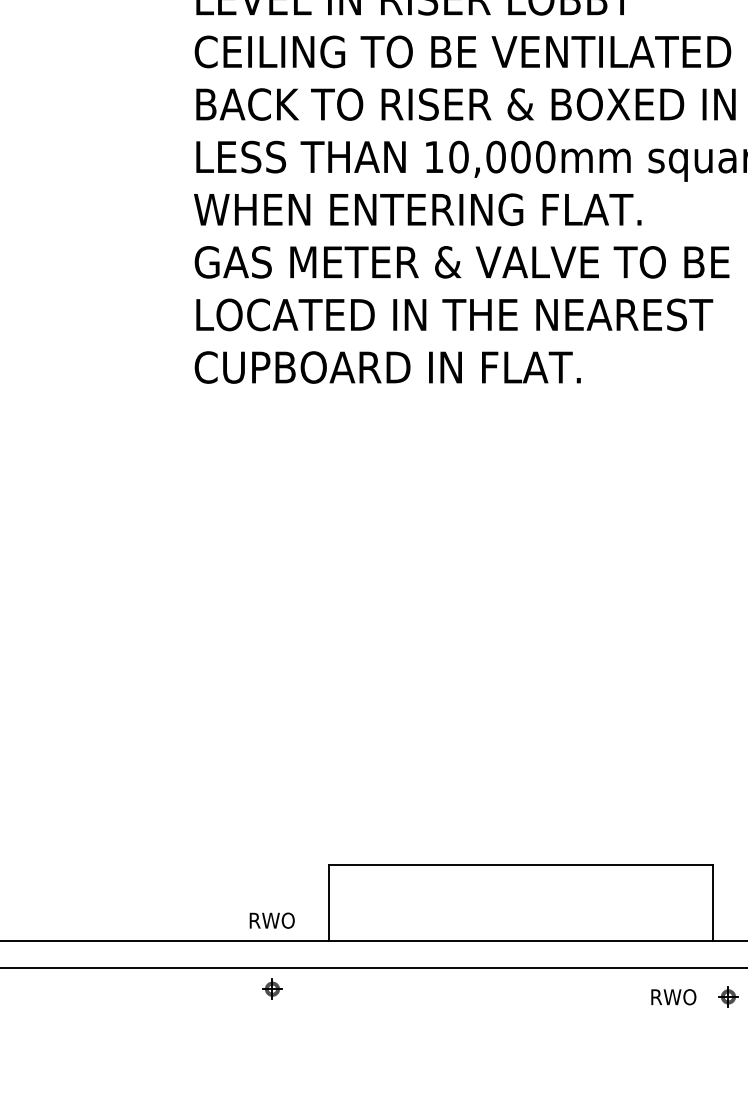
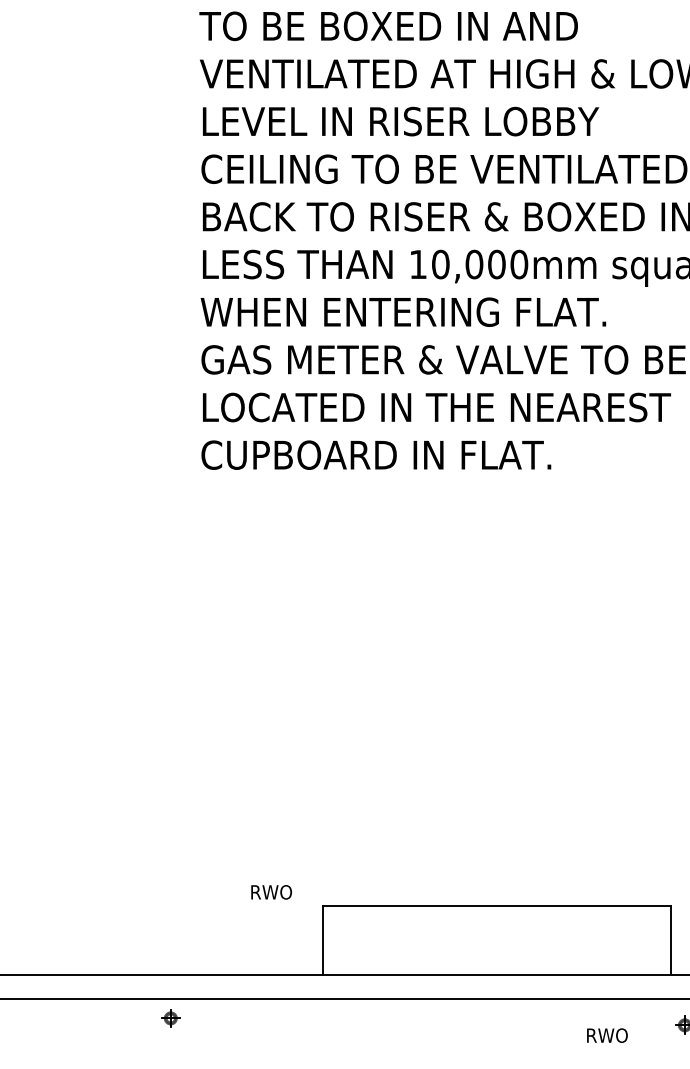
text: (272, 920) -> (271, 892), moved
part: (272, 989) -> (170, 1018), moved
text: (673, 997) -> (607, 1035), moved

